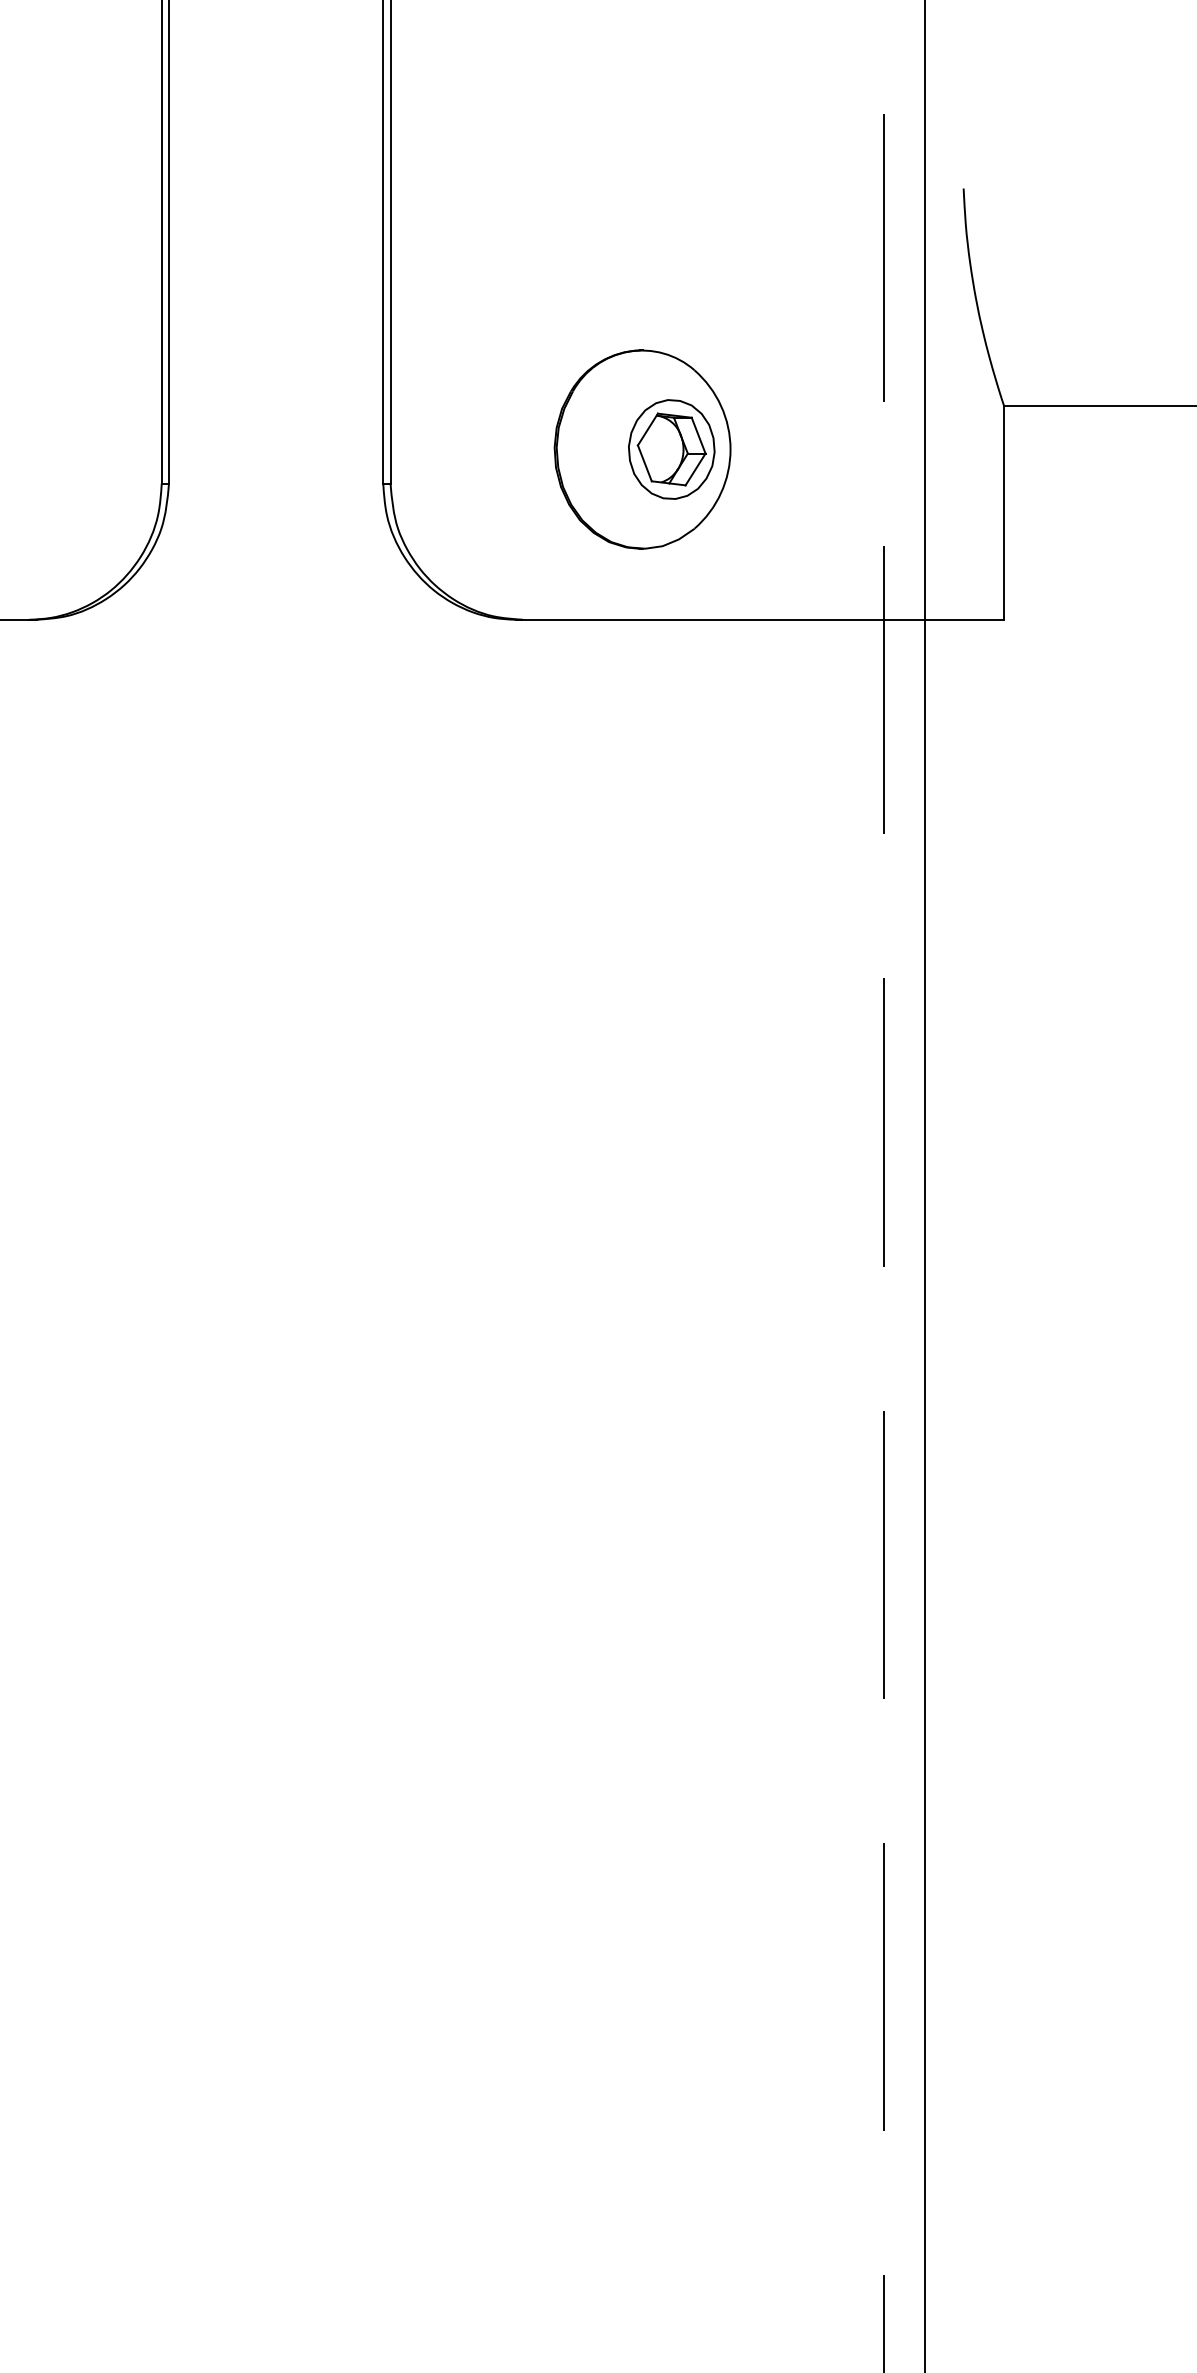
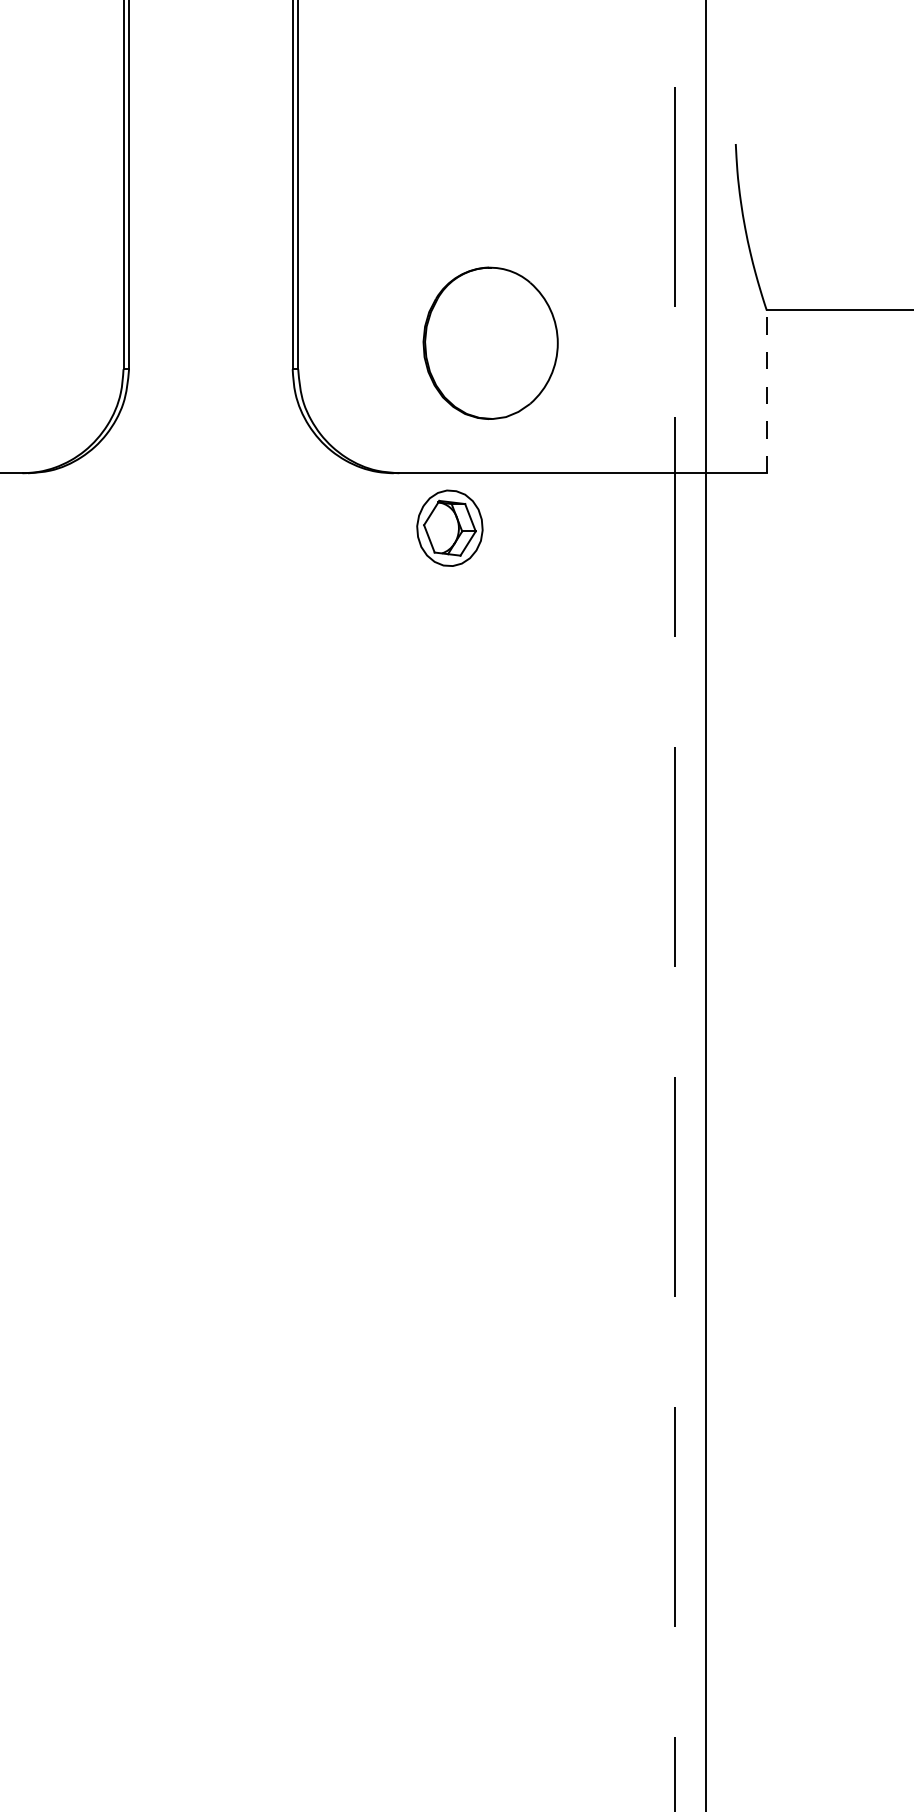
part: (671, 448) -> (449, 527), moved
line: (1003, 512) -> (766, 391), solid -> dashed

